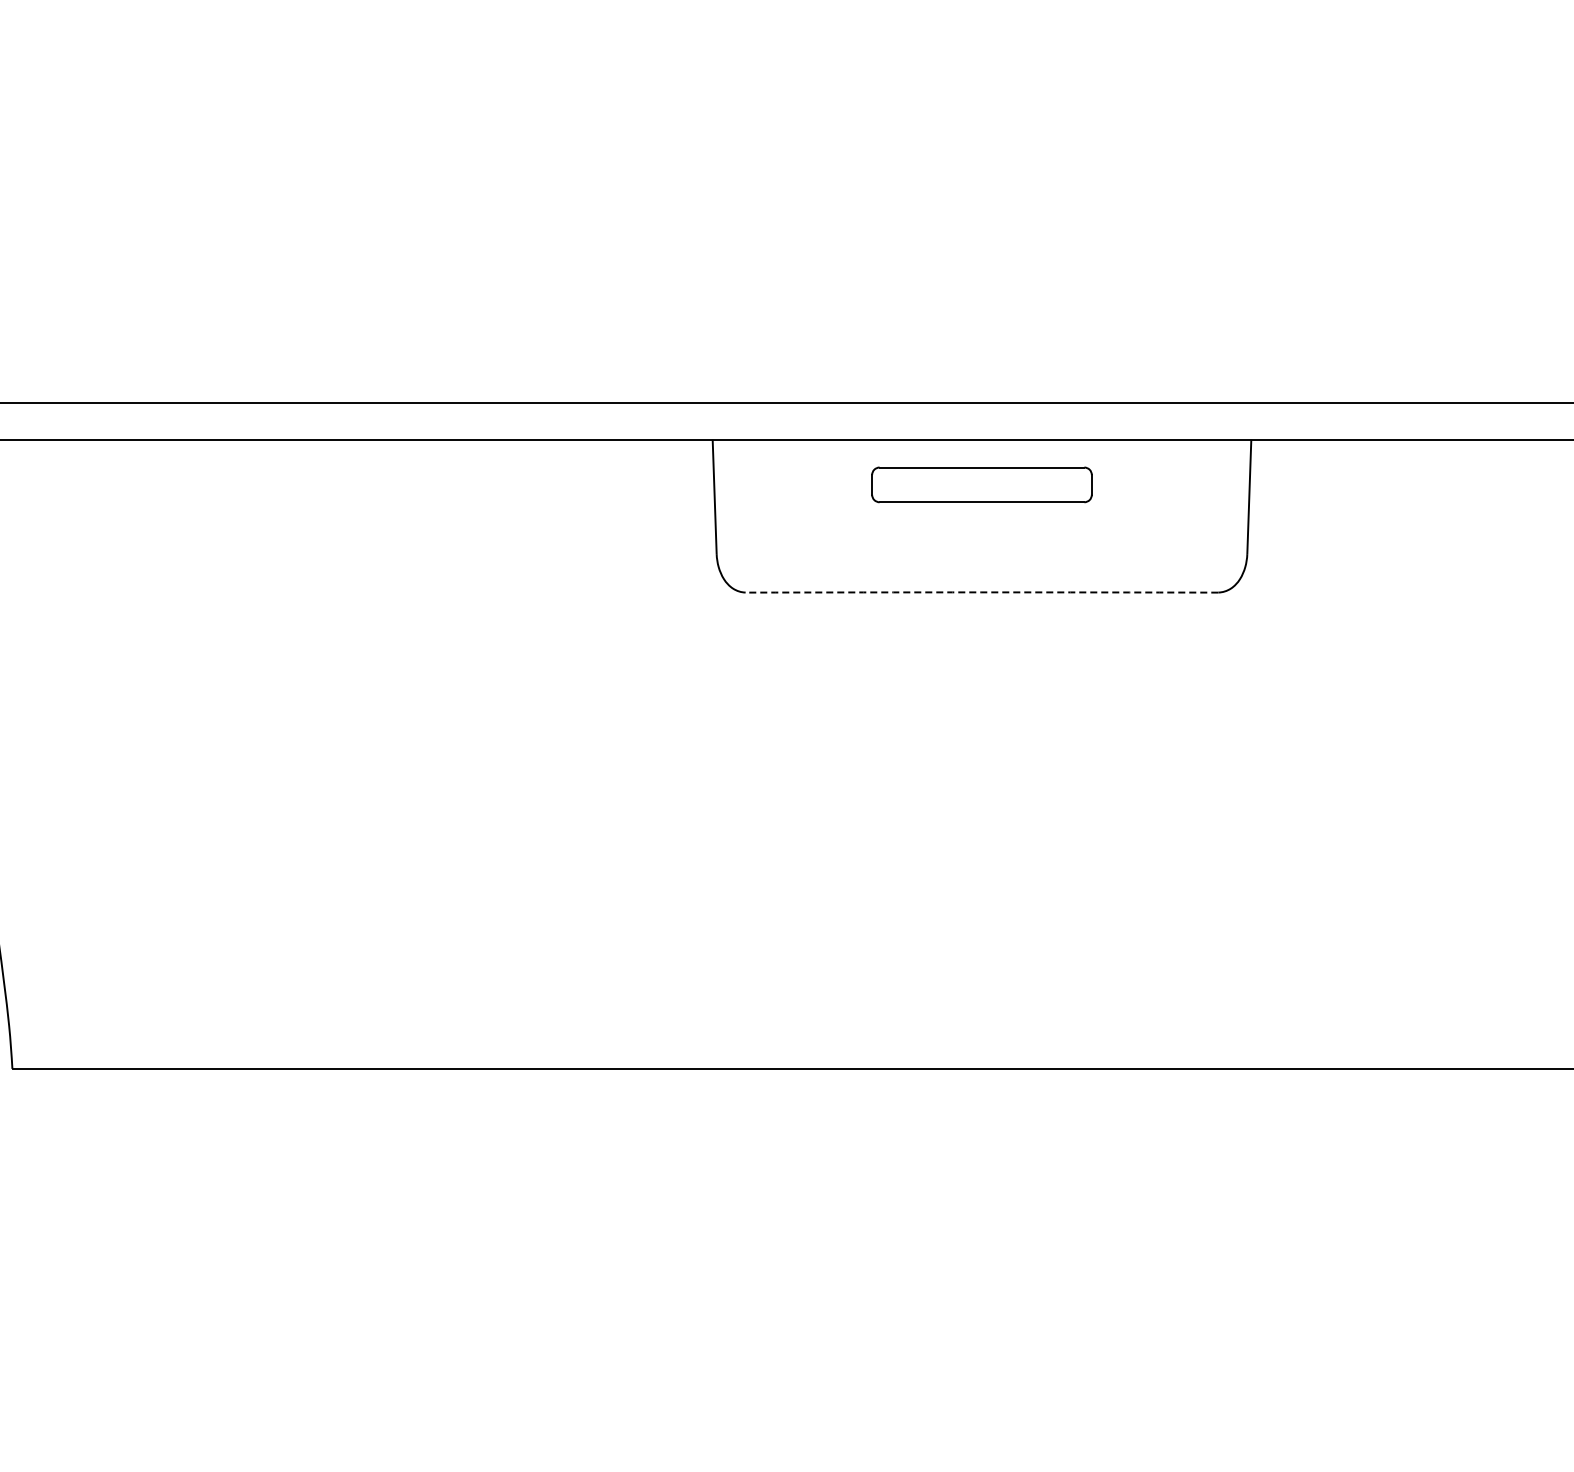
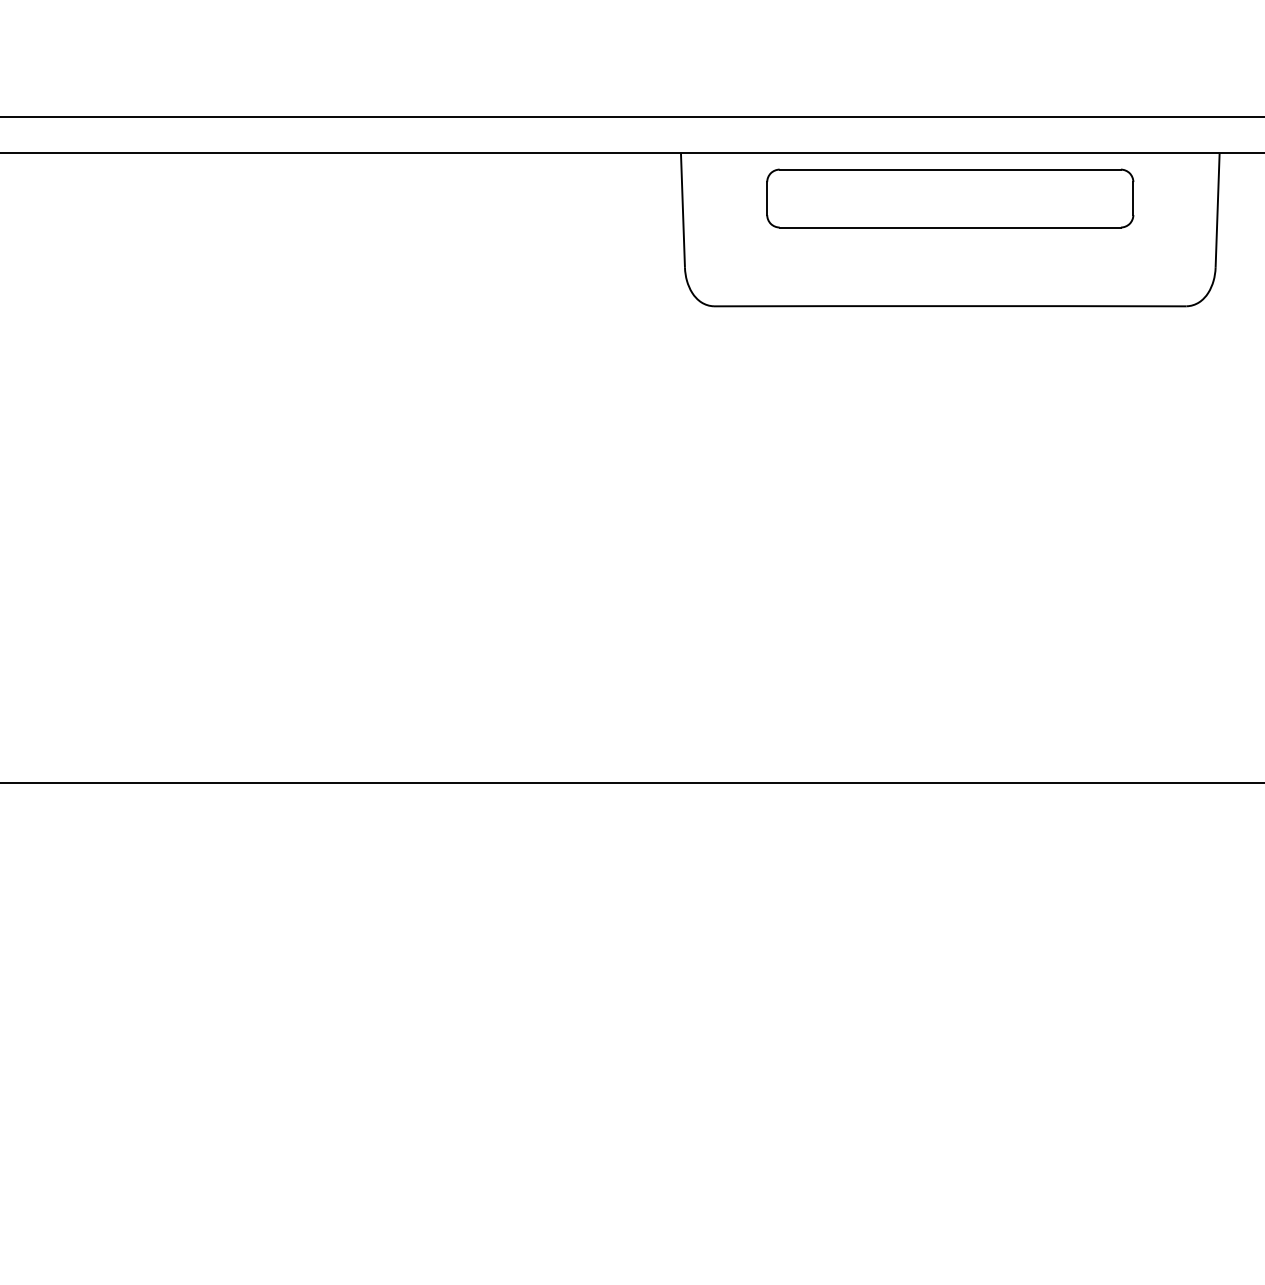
part: (981, 484) -> (949, 198), size x1.67
arc: (981, 592) -> (949, 306), dashed -> solid

